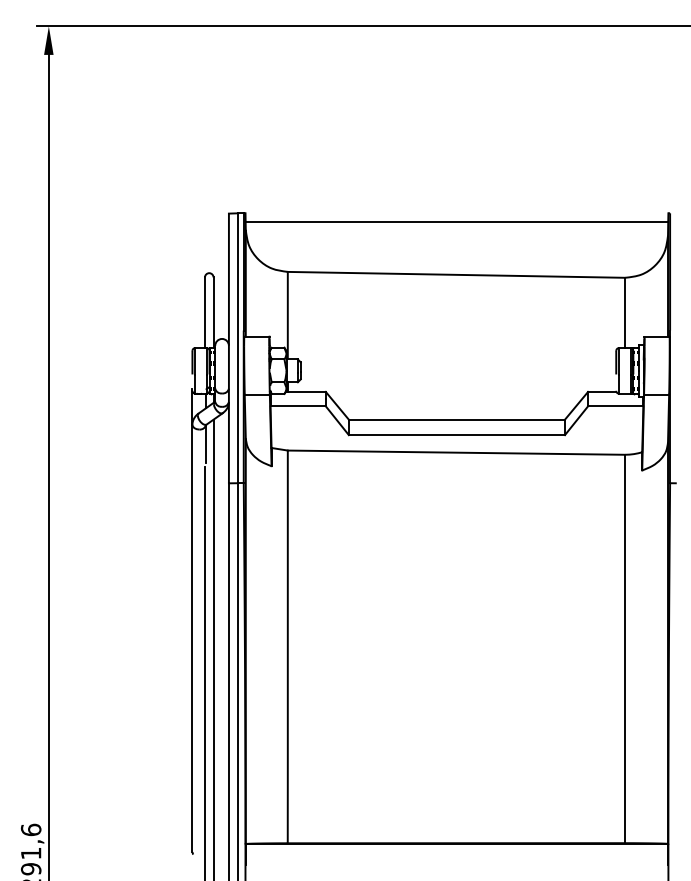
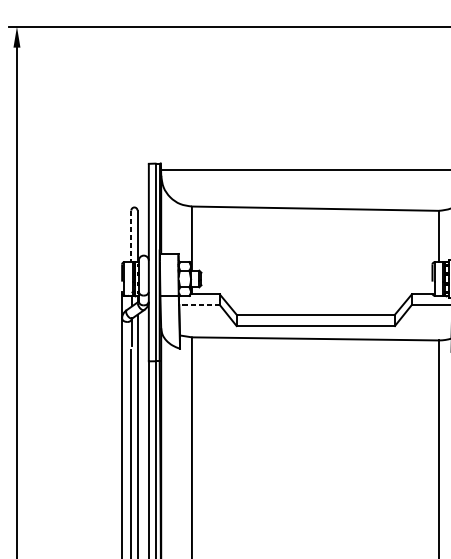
line: (204, 313) -> (130, 236), solid -> dashed
line: (298, 406) -> (199, 305), solid -> dashed

